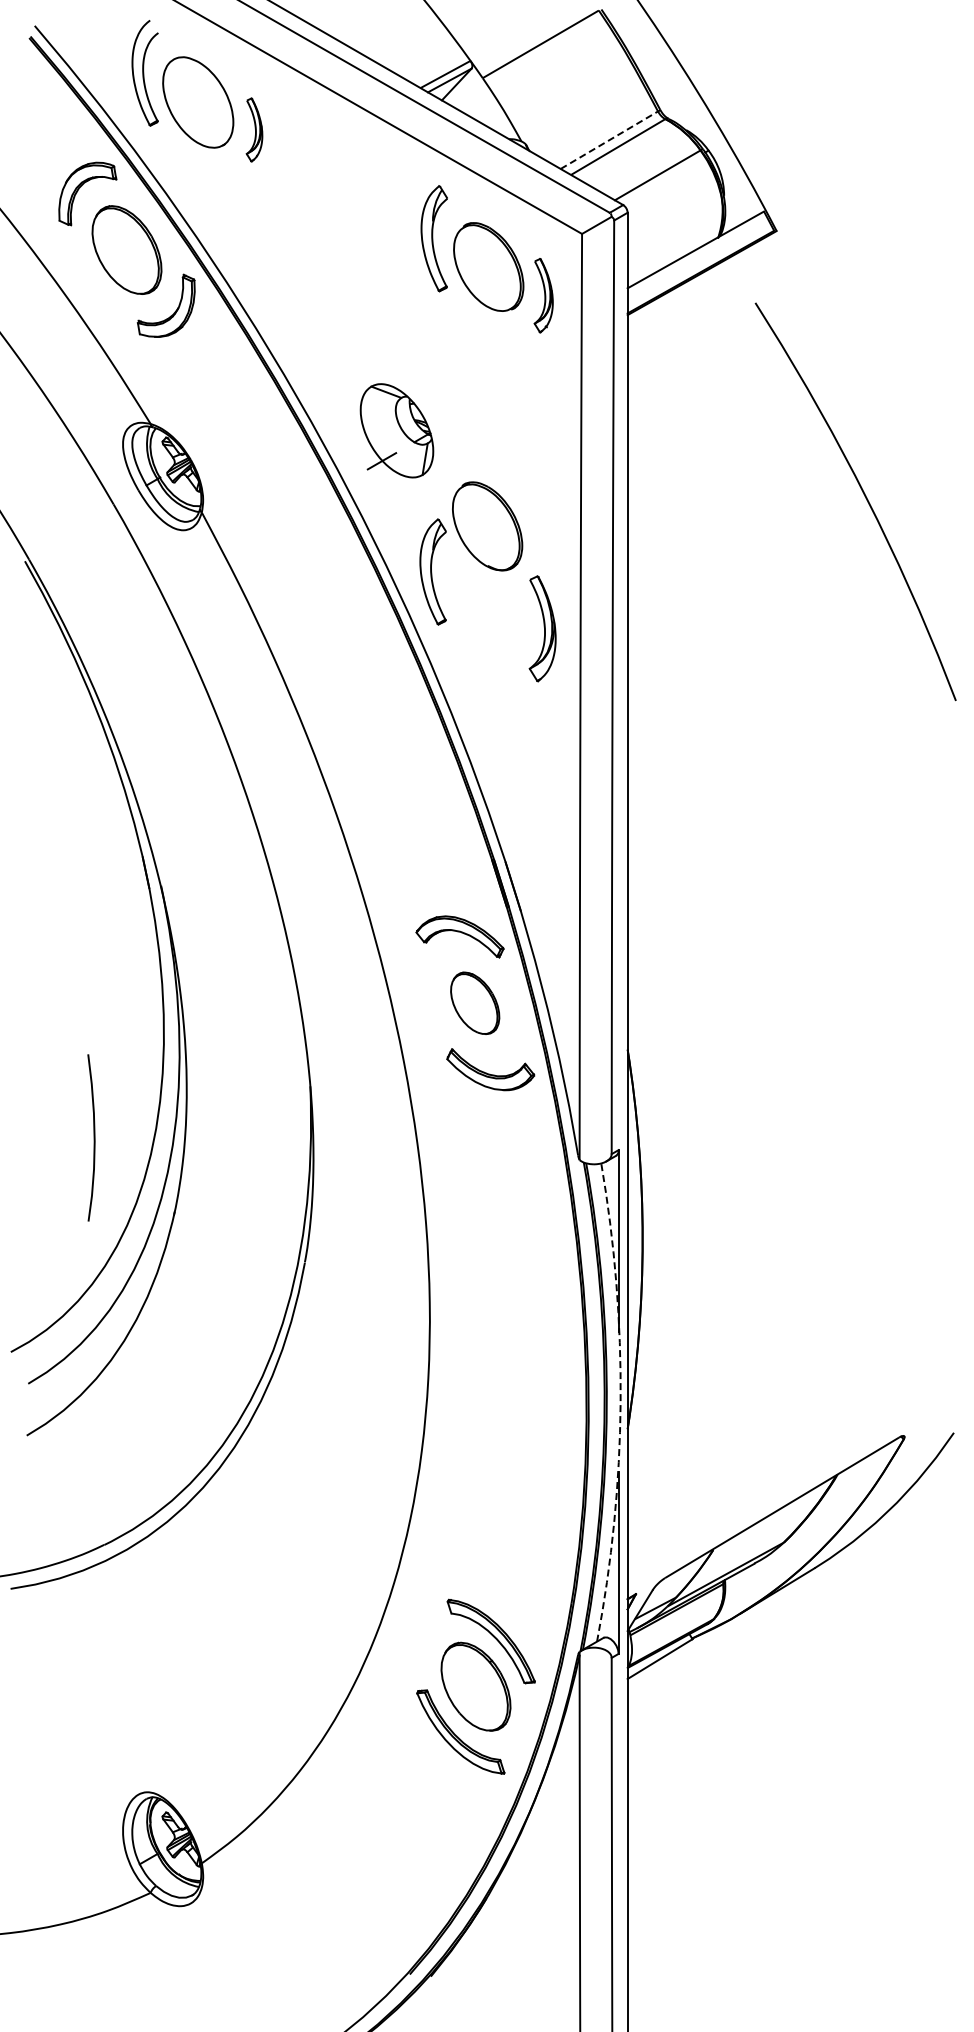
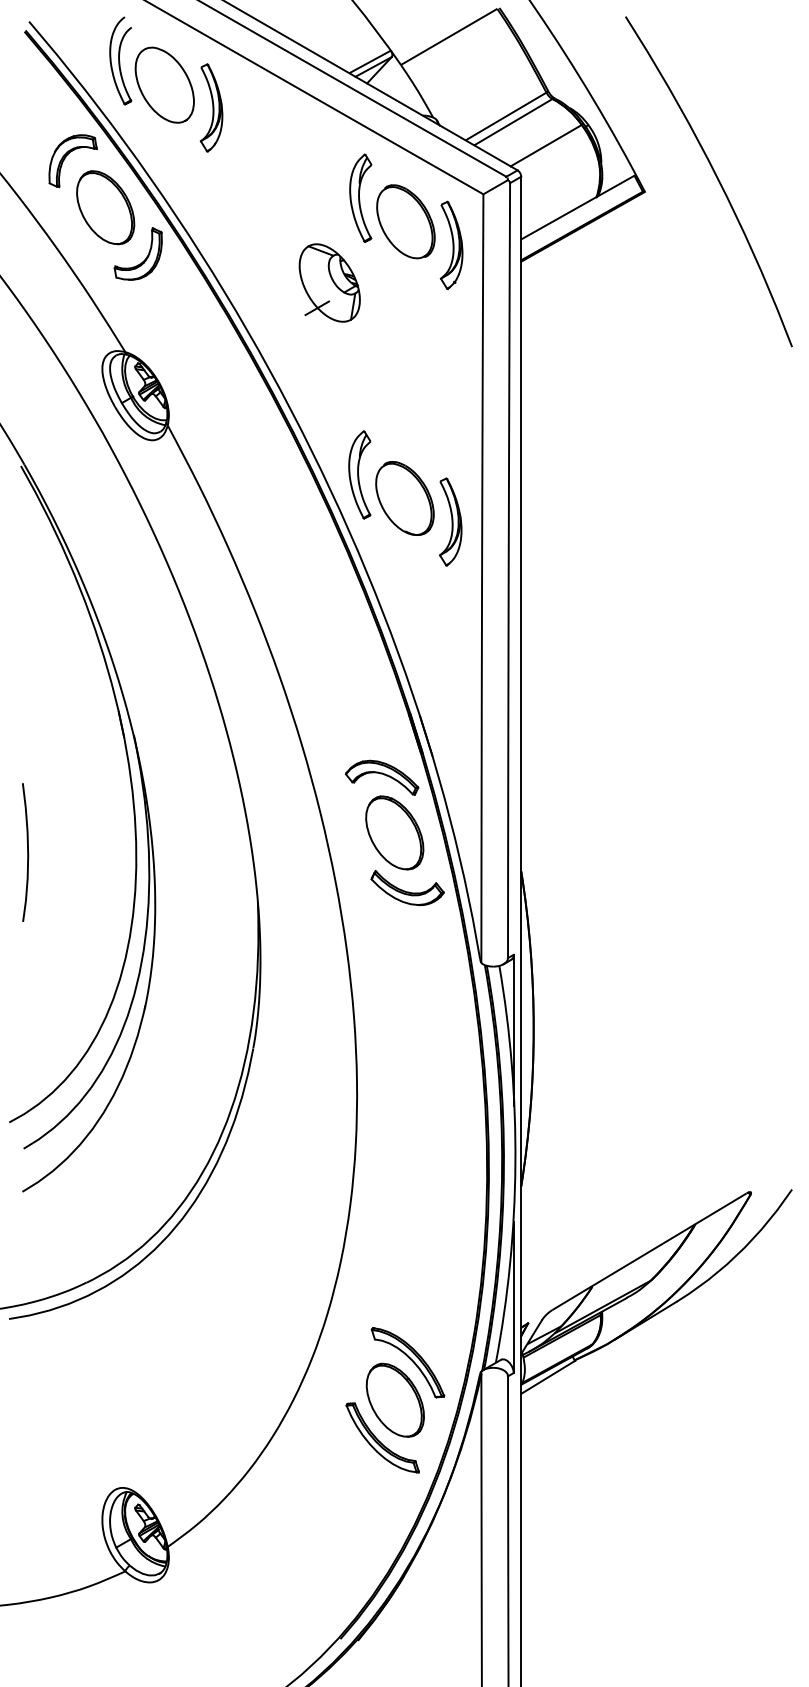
part: (254, 129) -> (211, 107), size x1.67
line: (609, 140) -> (506, 116), dashed -> solid
part: (543, 295) -> (451, 245), size x1.43
part: (396, 430) -> (329, 282), moved
curve: (864, 496) -> (716, 177), moved
part: (487, 526) -> (404, 498), moved
part: (474, 1003) -> (394, 833), size x1.43
curve: (93, 1137) -> (27, 852), moved
arc: (620, 1402) -> (515, 1164), dashed -> solid

